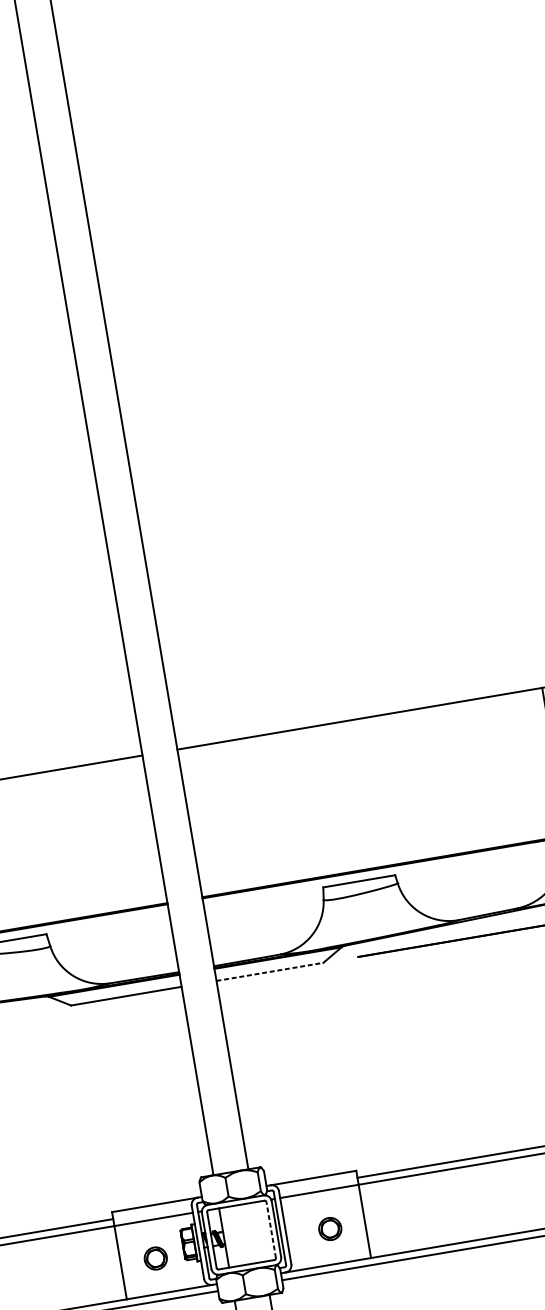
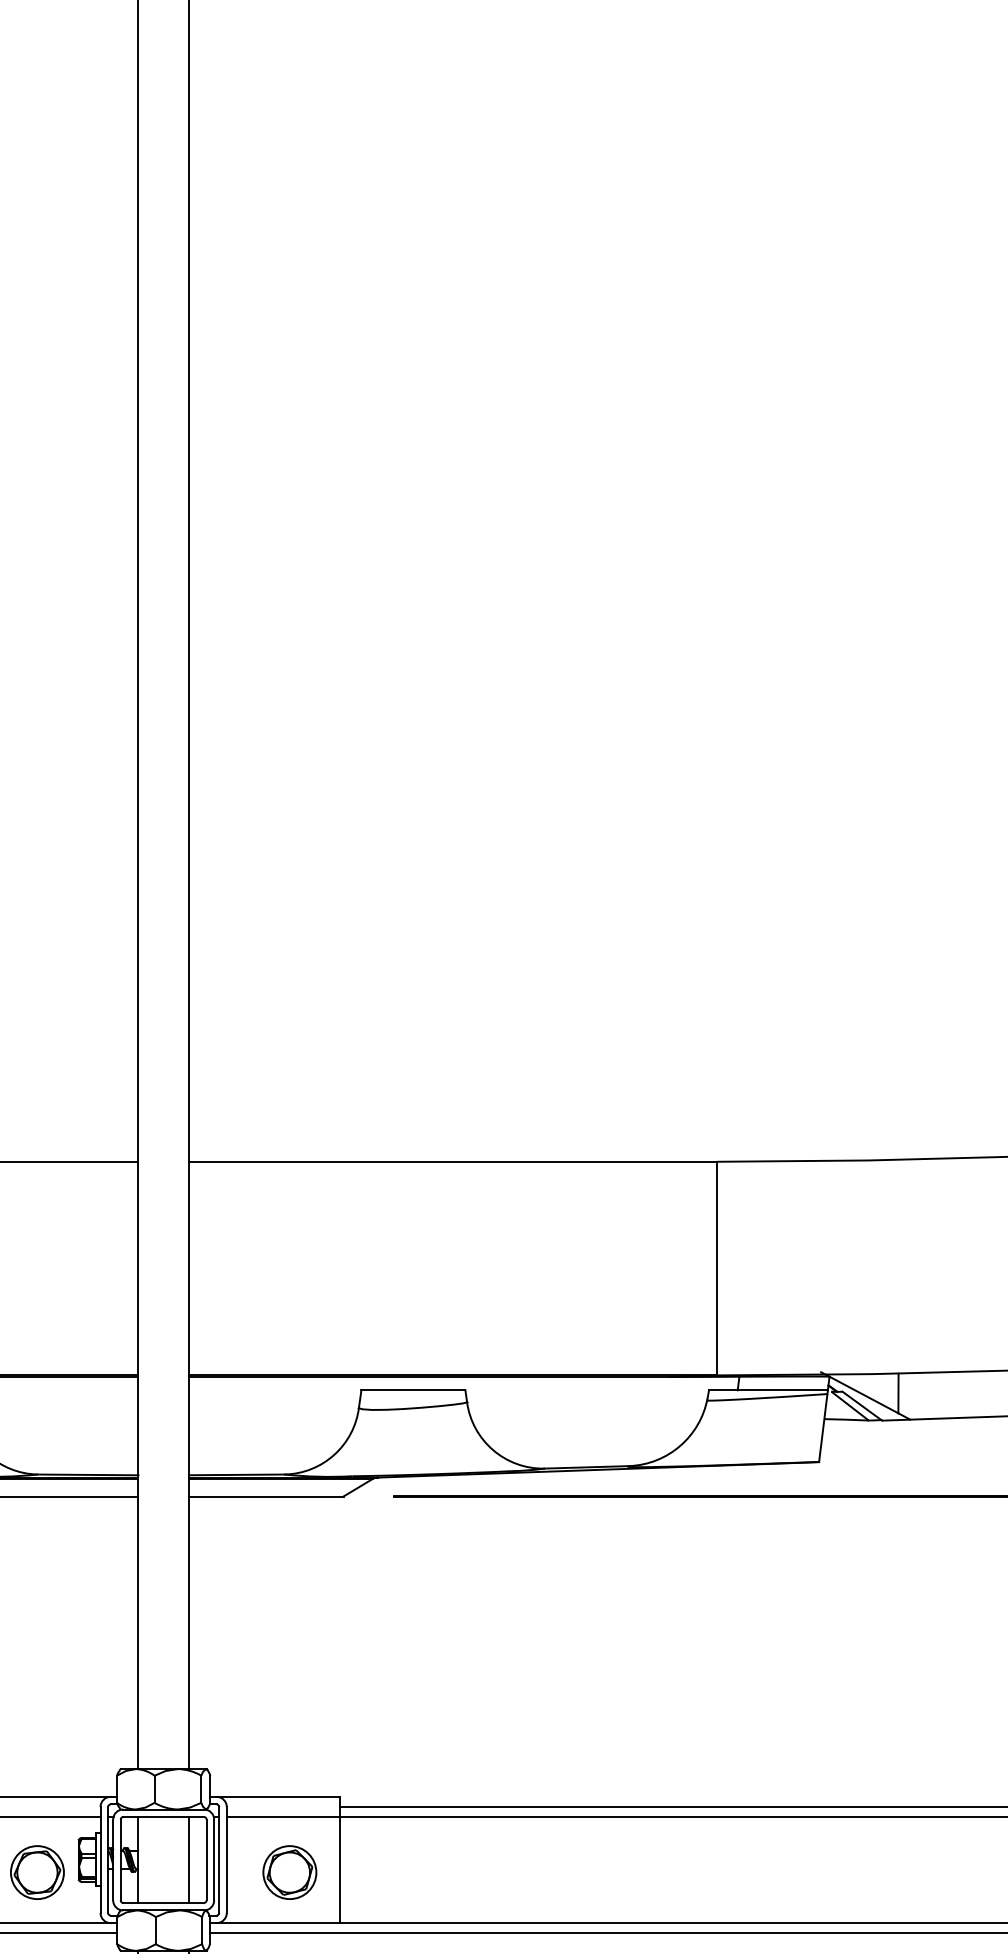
line: (270, 971) -> (266, 1496), dashed -> solid
line: (271, 1229) -> (206, 1859), dashed -> solid
part: (329, 1229) -> (289, 1872), size x1.67
line: (258, 1231) -> (188, 1859), added
part: (155, 1258) -> (37, 1872), size x1.67

